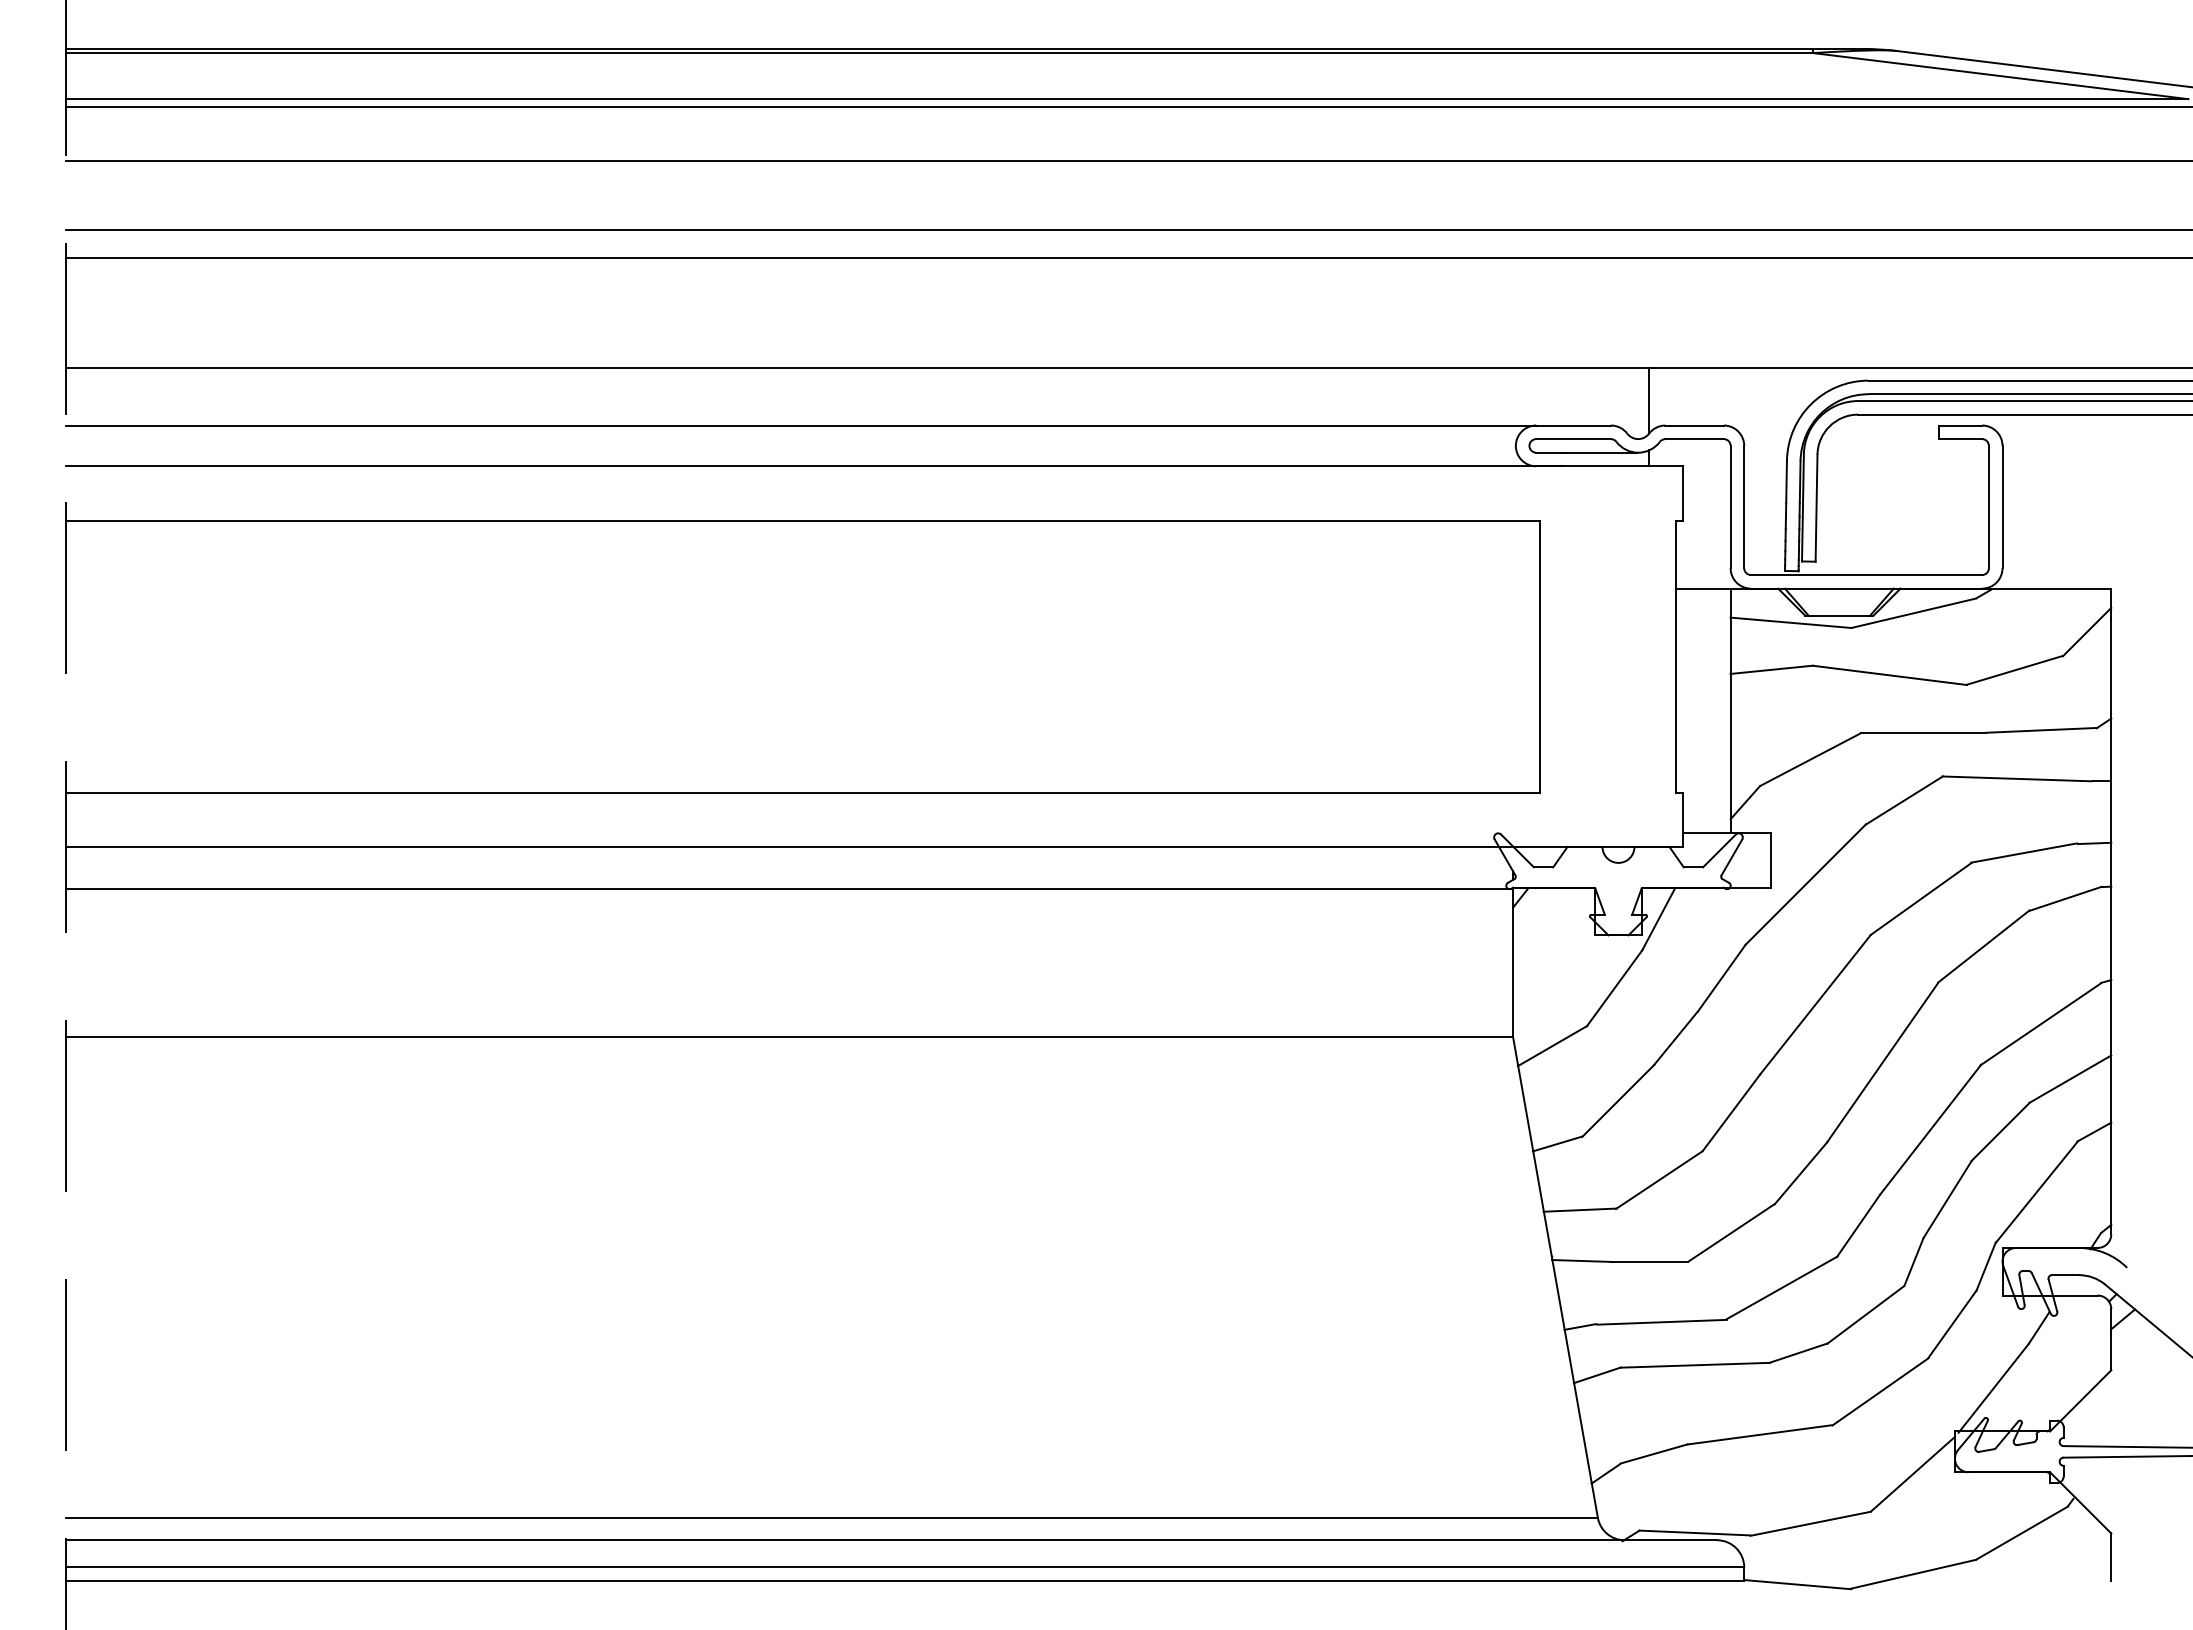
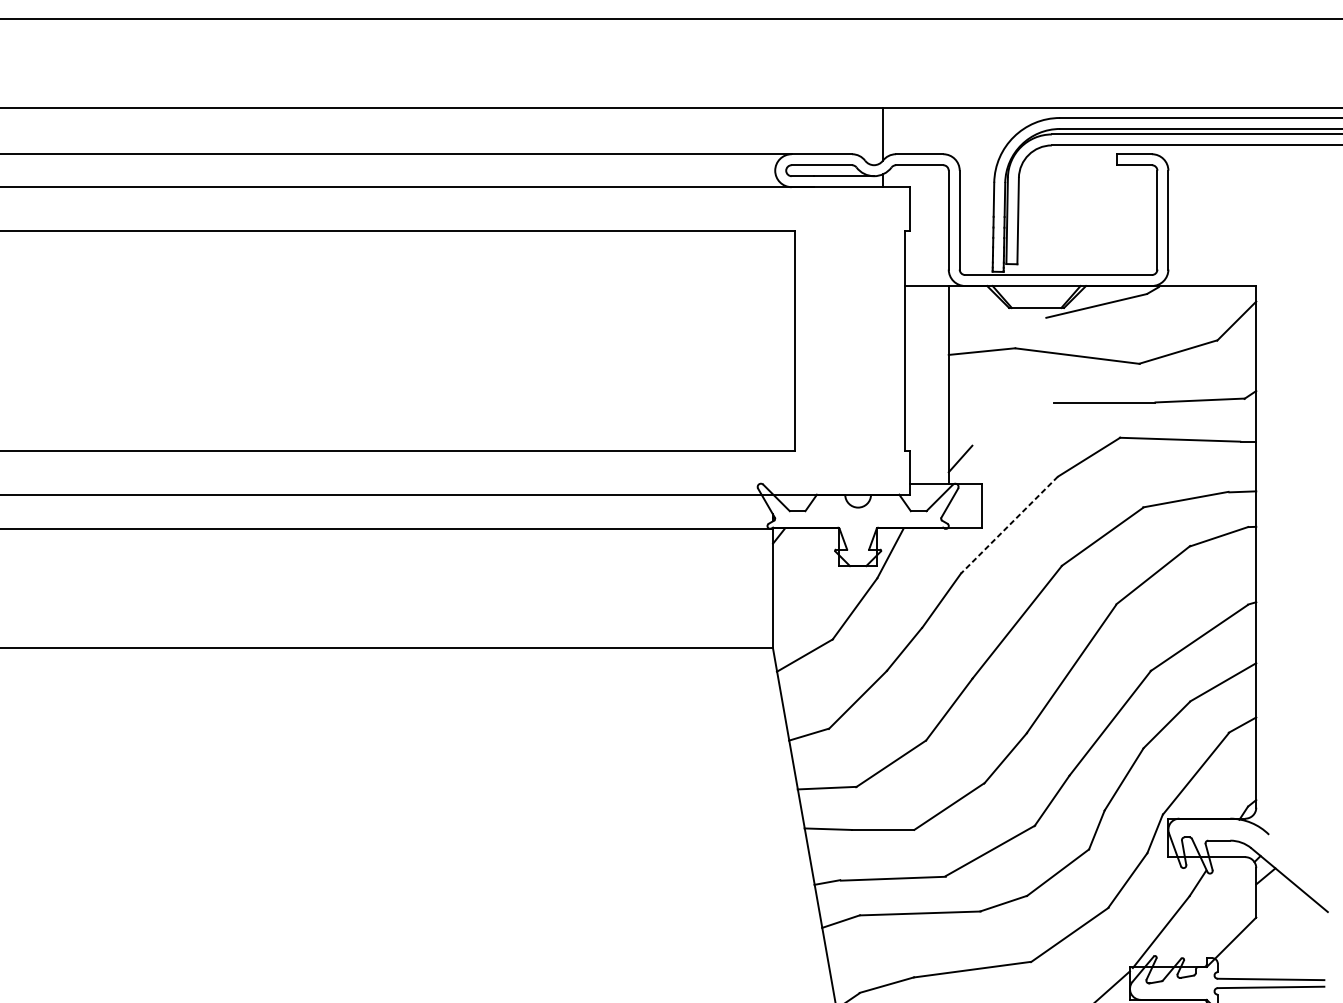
line: (1790, 622) -> (997, 313), removed
line: (1810, 759) -> (1013, 424), removed
line: (1805, 884) -> (1009, 525), solid -> dashed

